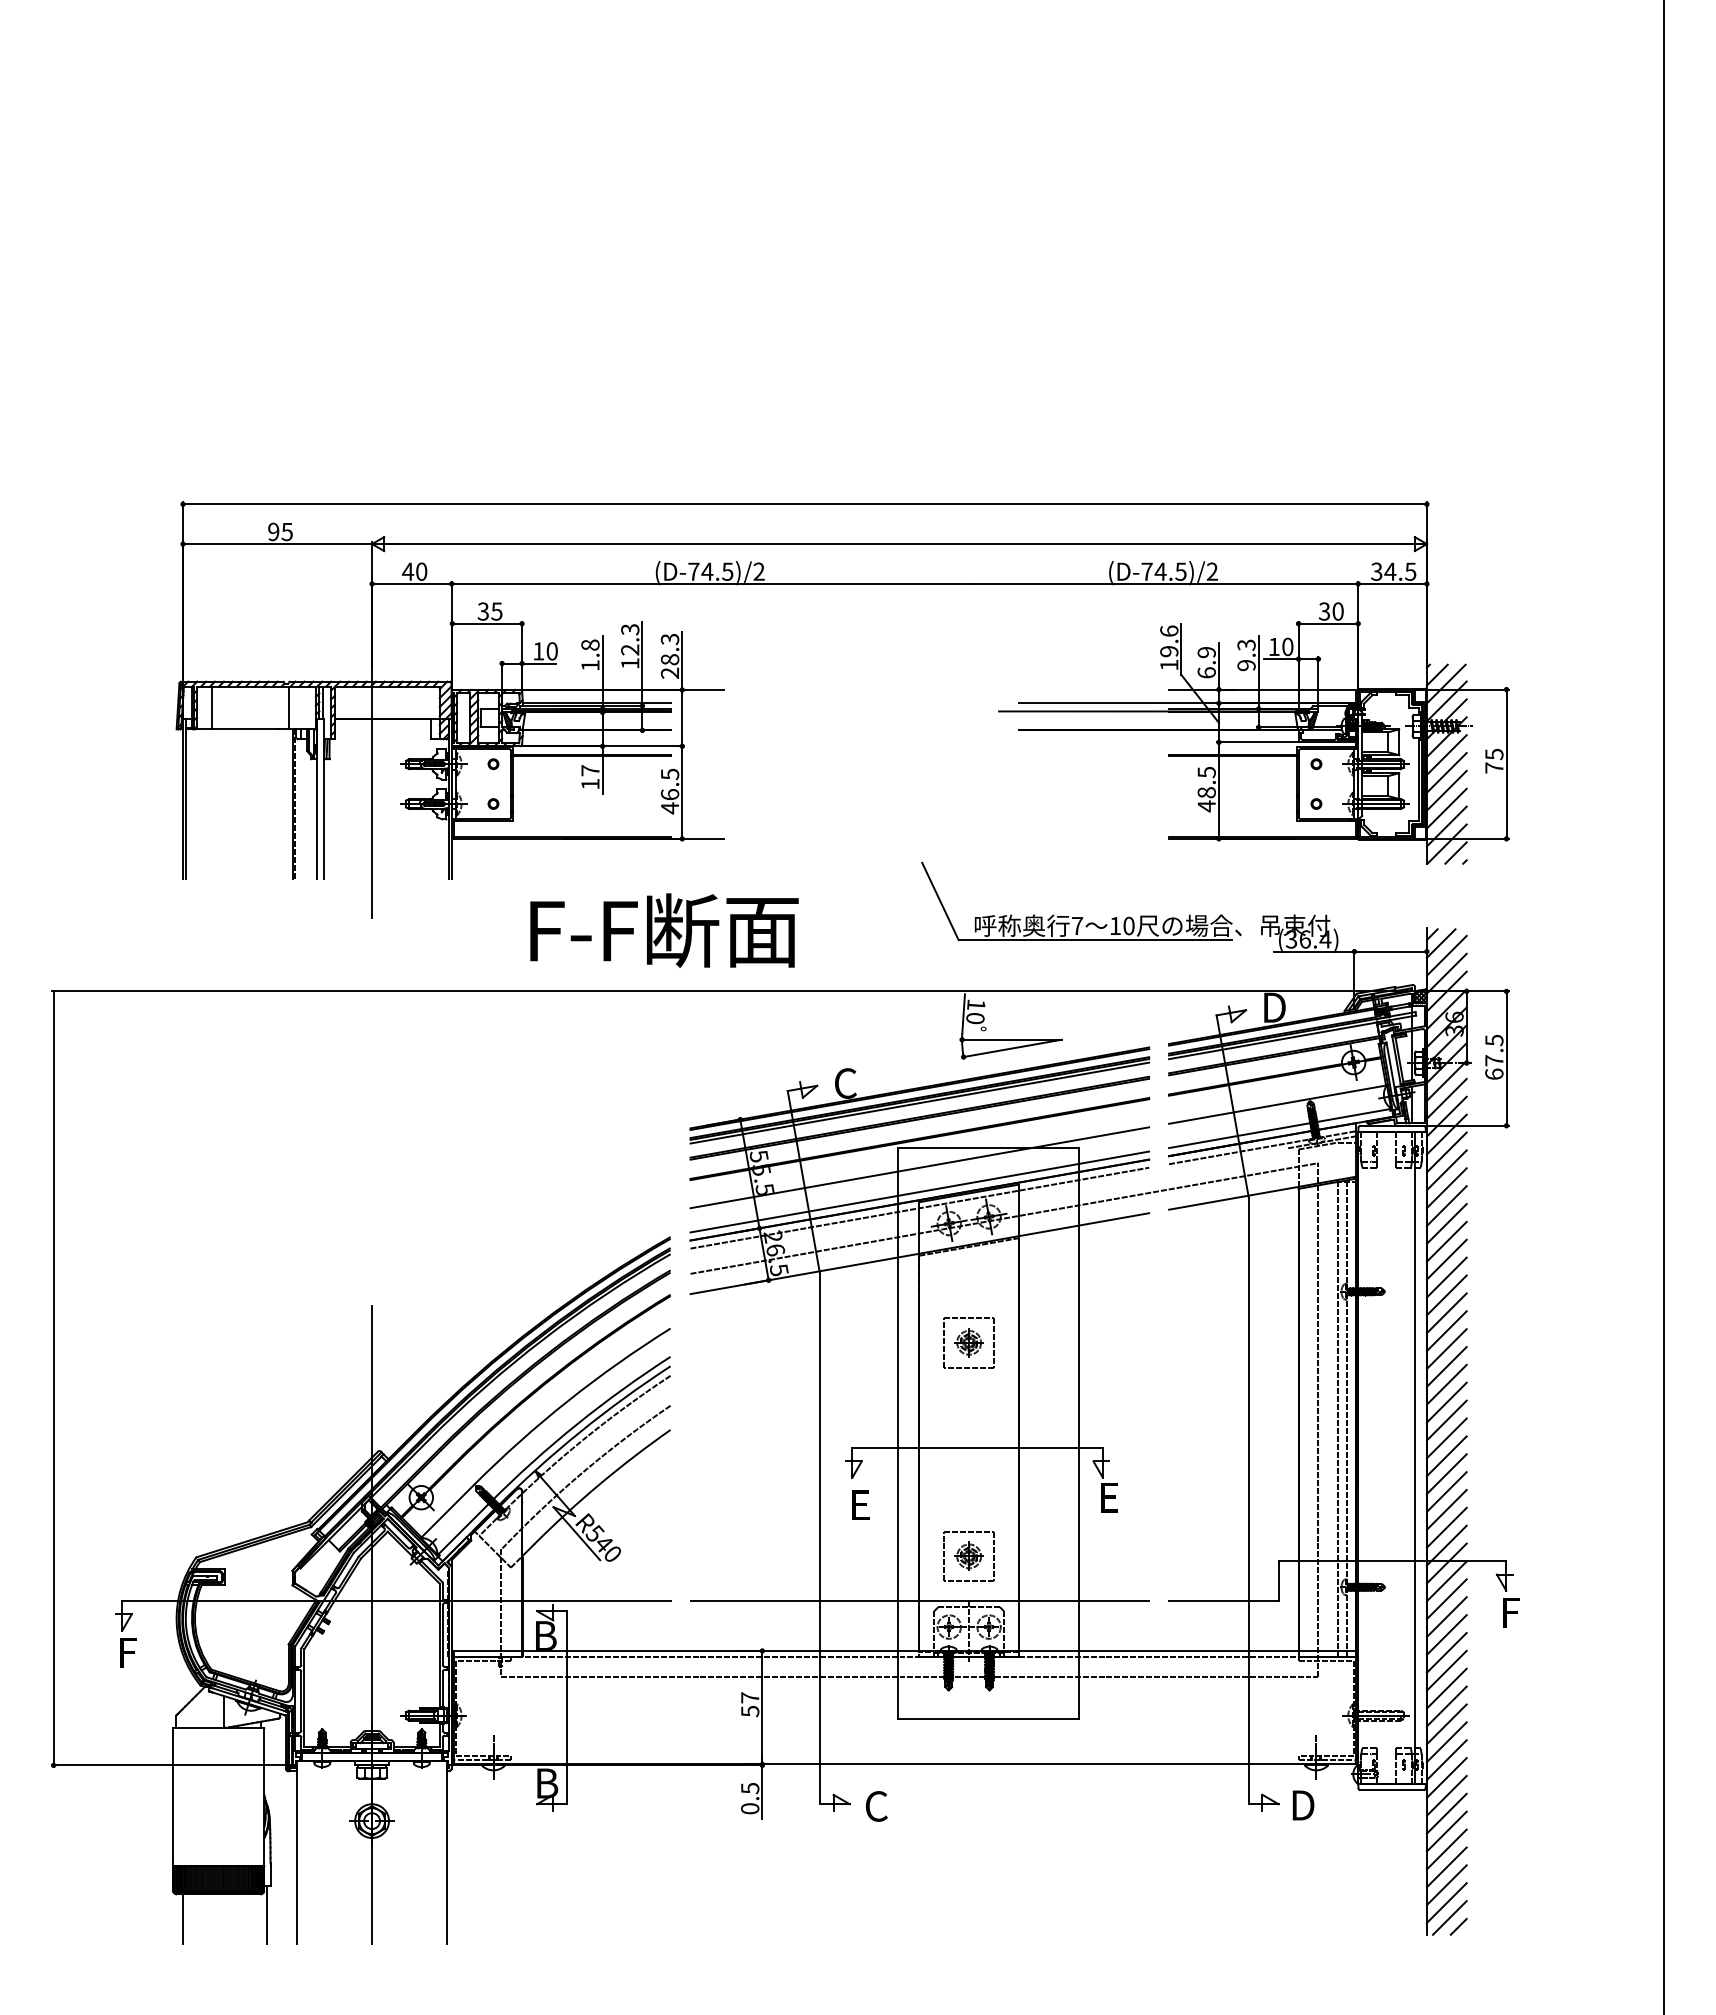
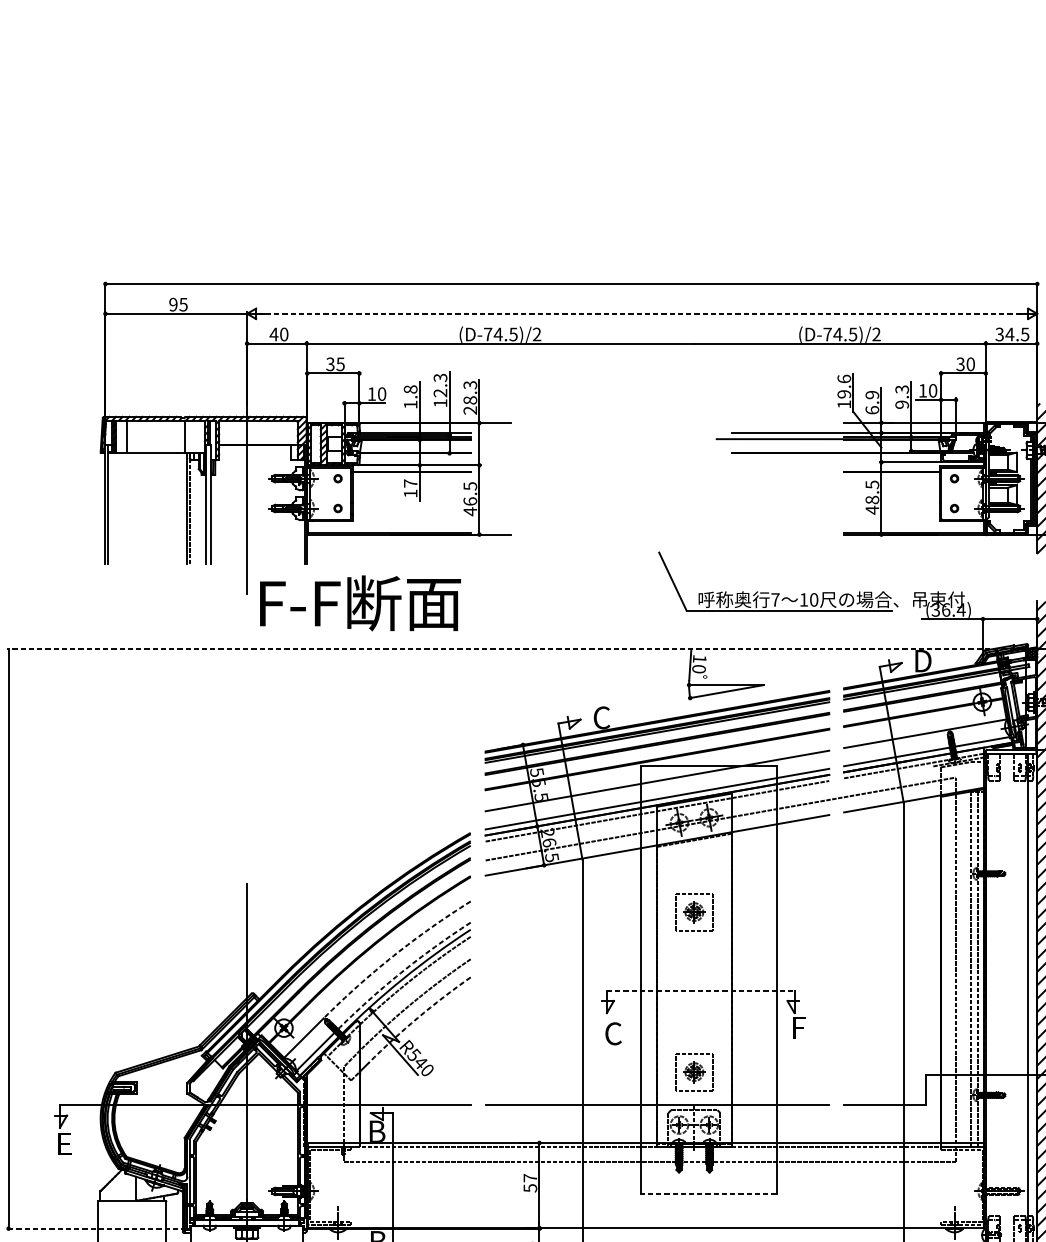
line: (900, 544) -> (642, 314), solid -> dashed
text: (664, 930) -> (360, 603), moved
line: (729, 991) -> (514, 648), solid -> dashed
arc: (568, 1401) -> (394, 956), solid -> dashed
arc: (577, 1424) -> (400, 973), solid -> dashed
line: (978, 1447) -> (701, 990), solid -> dashed
arc: (599, 1484) -> (417, 1018), solid -> dashed
text: (1111, 1503) -> (800, 1032), E -> F
text: (861, 1504) -> (613, 1033), E -> C
text: (130, 1658) -> (66, 1148), F -> E
line: (988, 1718) -> (708, 1193), solid -> dashed
line: (171, 1765) -> (96, 1228), solid -> dashed

